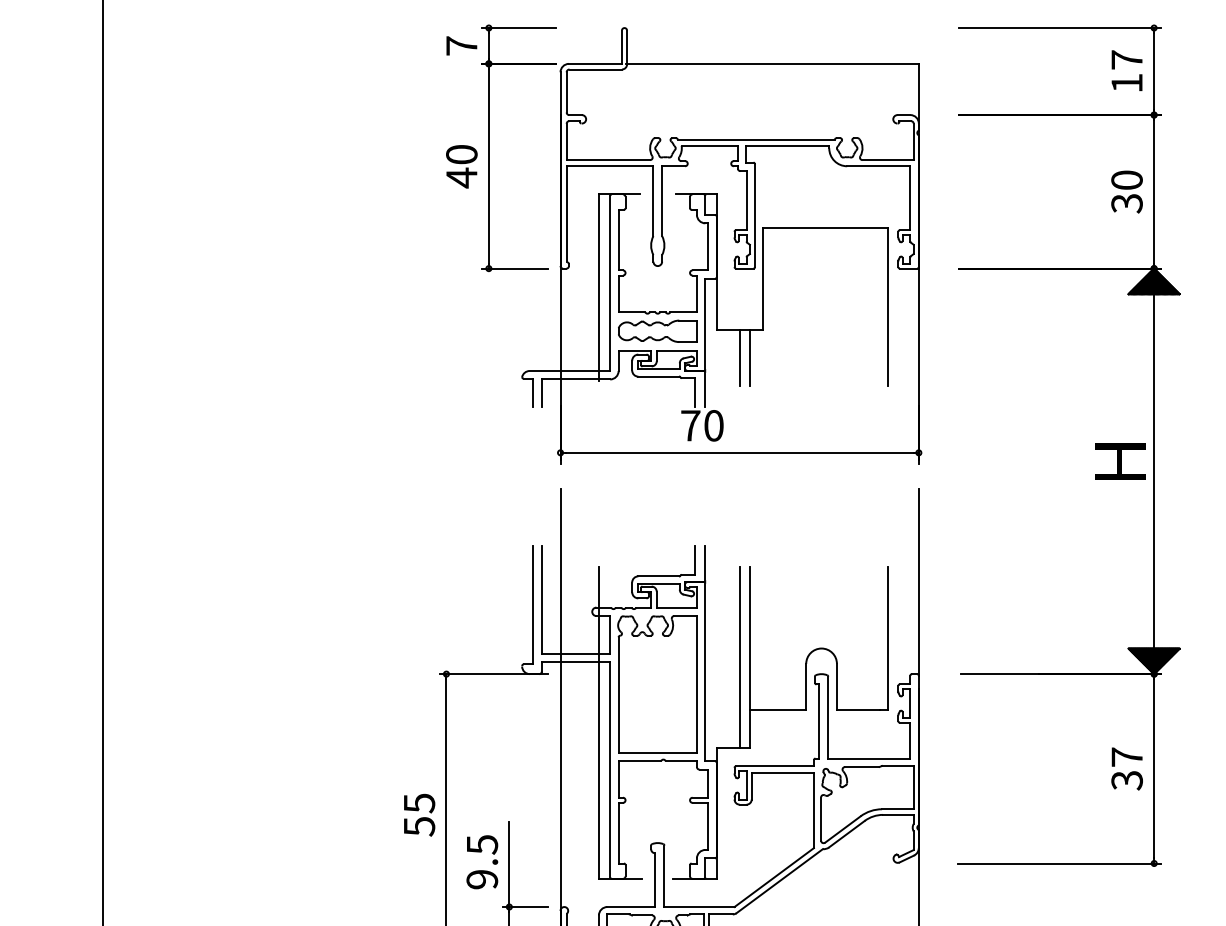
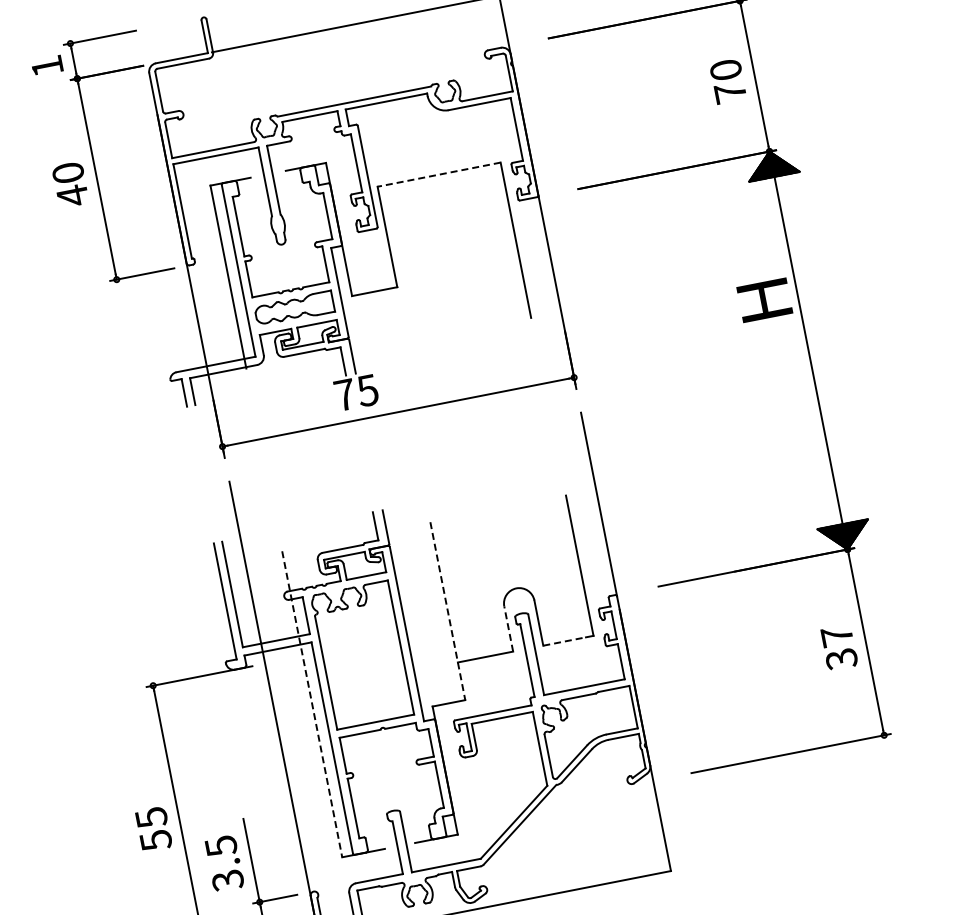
text: (461, 45) -> (46, 65), 7 -> 1
text: (1126, 203) -> (729, 92), 30 -> 70
line: (825, 227) -> (439, 174), solid -> dashed
line: (740, 357) -> (380, 318), removed
line: (749, 357) -> (389, 316), removed
text: (713, 425) -> (367, 390), 70 -> 75
text: (1120, 461) -> (764, 300), moved
line: (740, 657) -> (438, 612), removed
line: (749, 657) -> (447, 611), solid -> dashed
line: (806, 686) -> (508, 628), solid -> dashed
line: (858, 709) -> (564, 641), solid -> dashed
line: (598, 722) -> (311, 703), solid -> dashed
text: (482, 879) -> (228, 880), 9.5 -> 3.5

